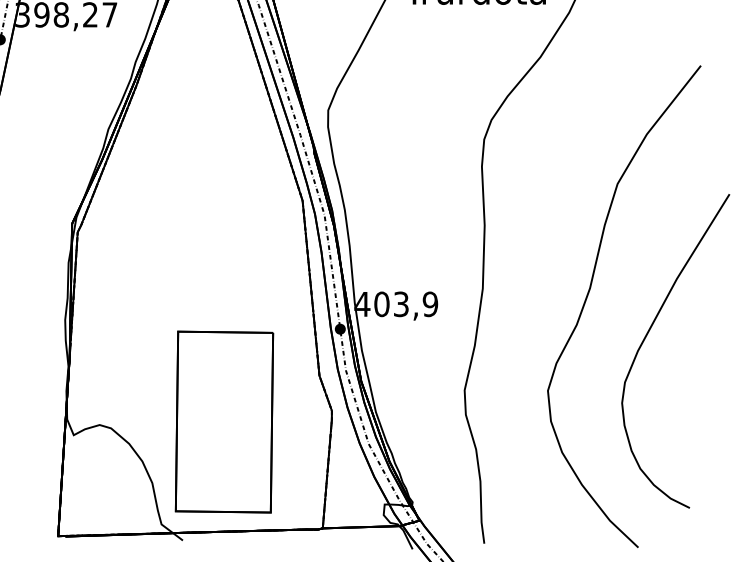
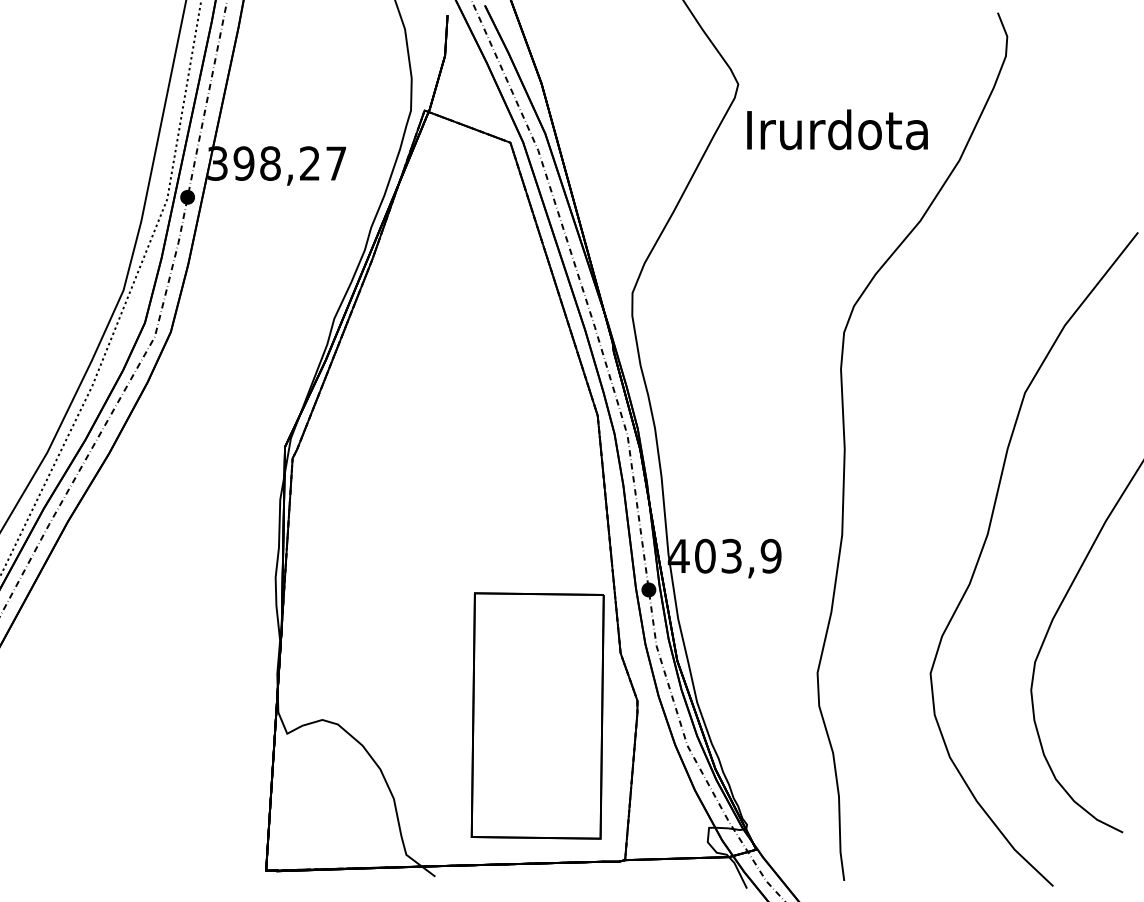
part: (224, 421) -> (537, 715), moved

